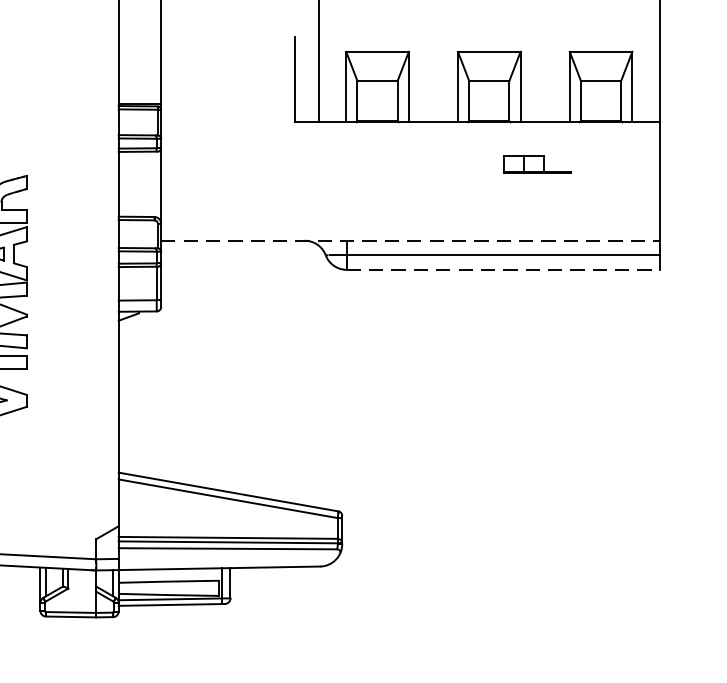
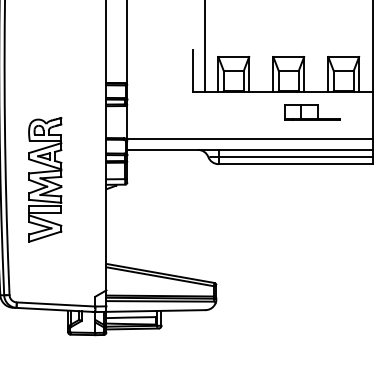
part: (537, 164) -> (312, 112), size x1.67
line: (409, 217) -> (249, 138), added
line: (409, 239) -> (249, 149), dashed -> solid
line: (502, 270) -> (295, 164), dashed -> solid

